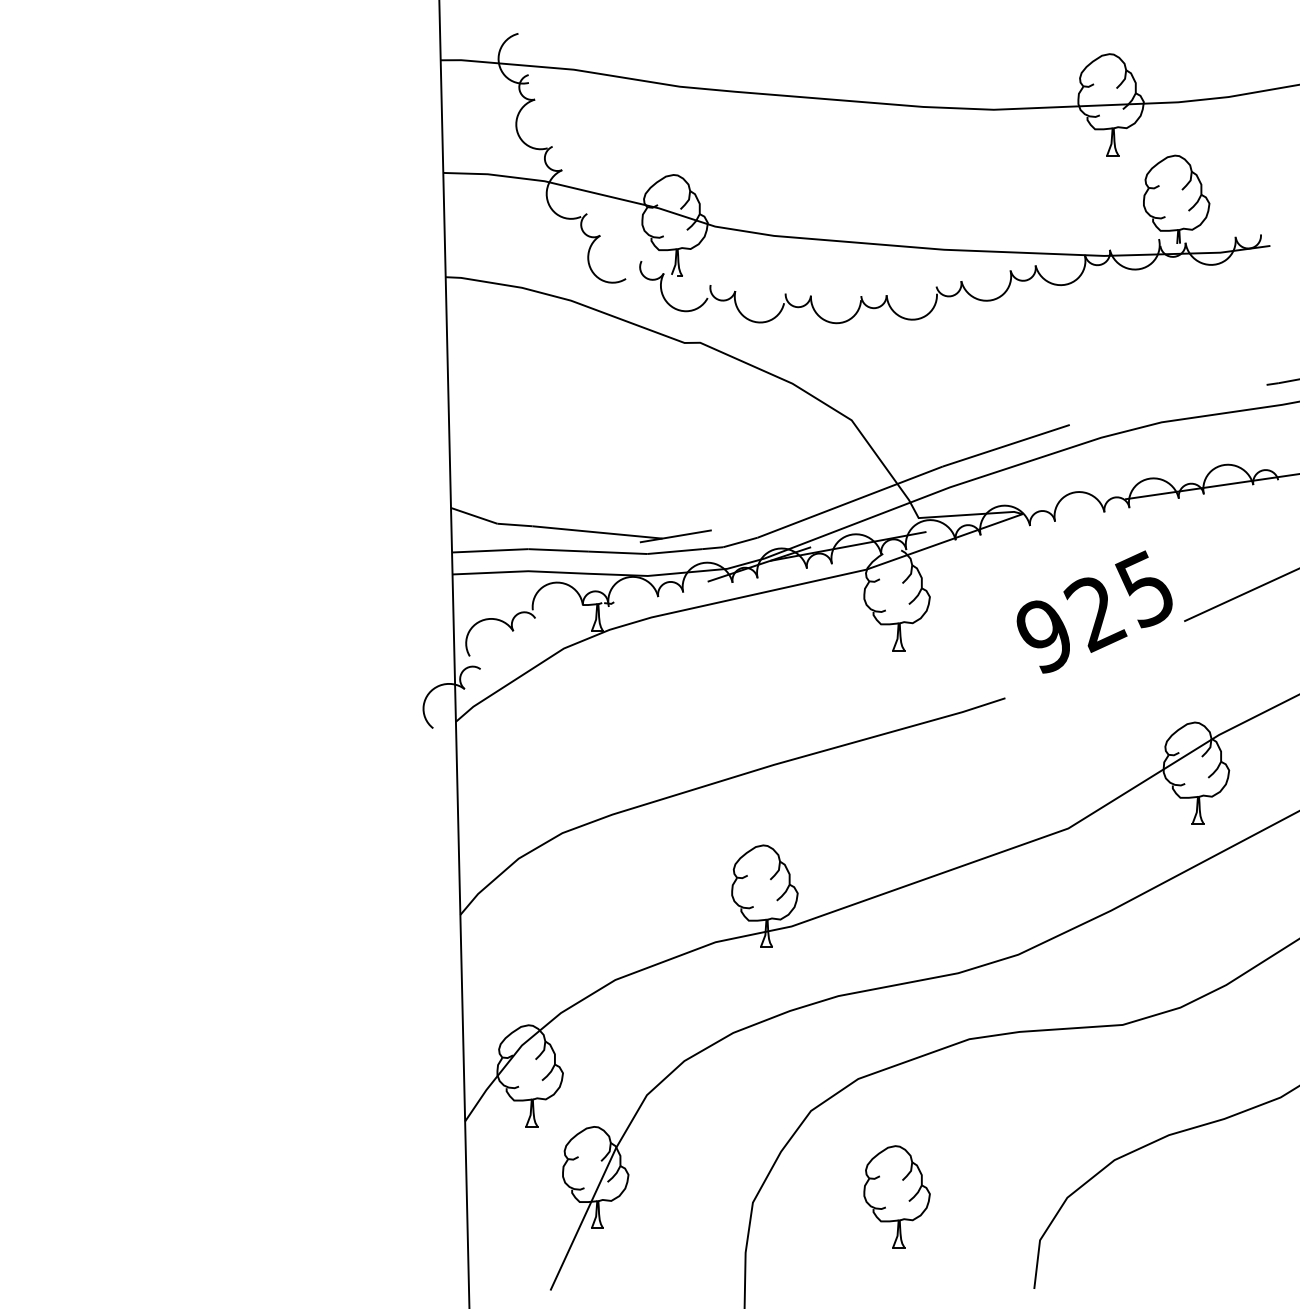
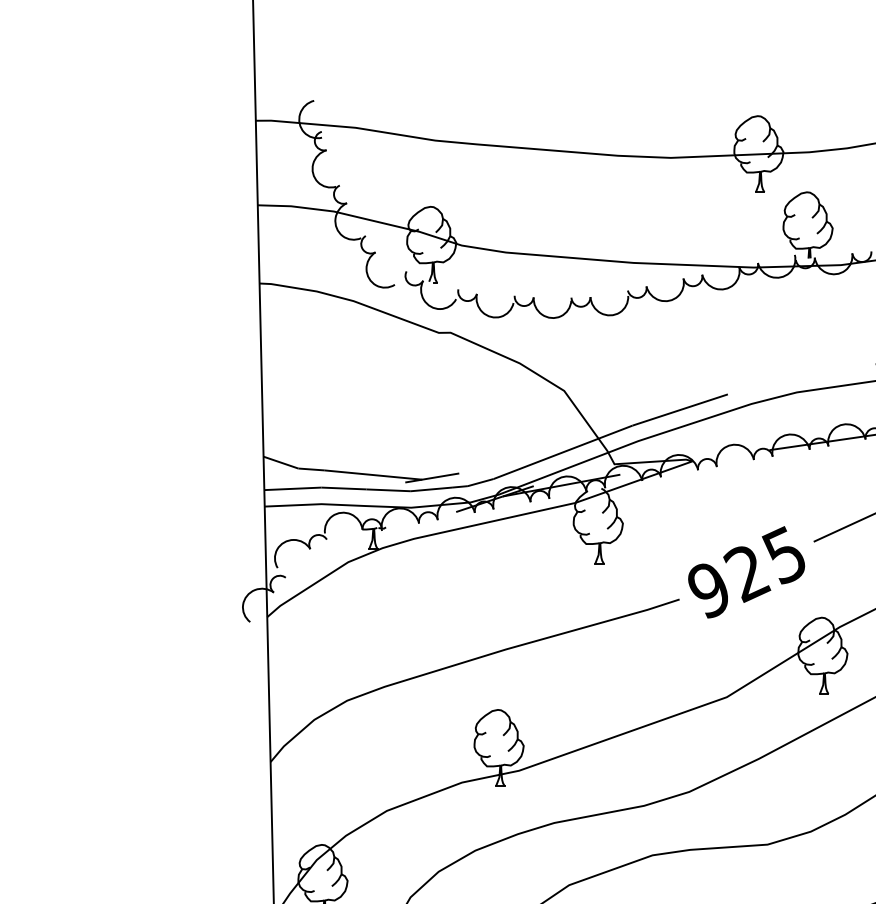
text: (1094, 611) -> (746, 571), moved

